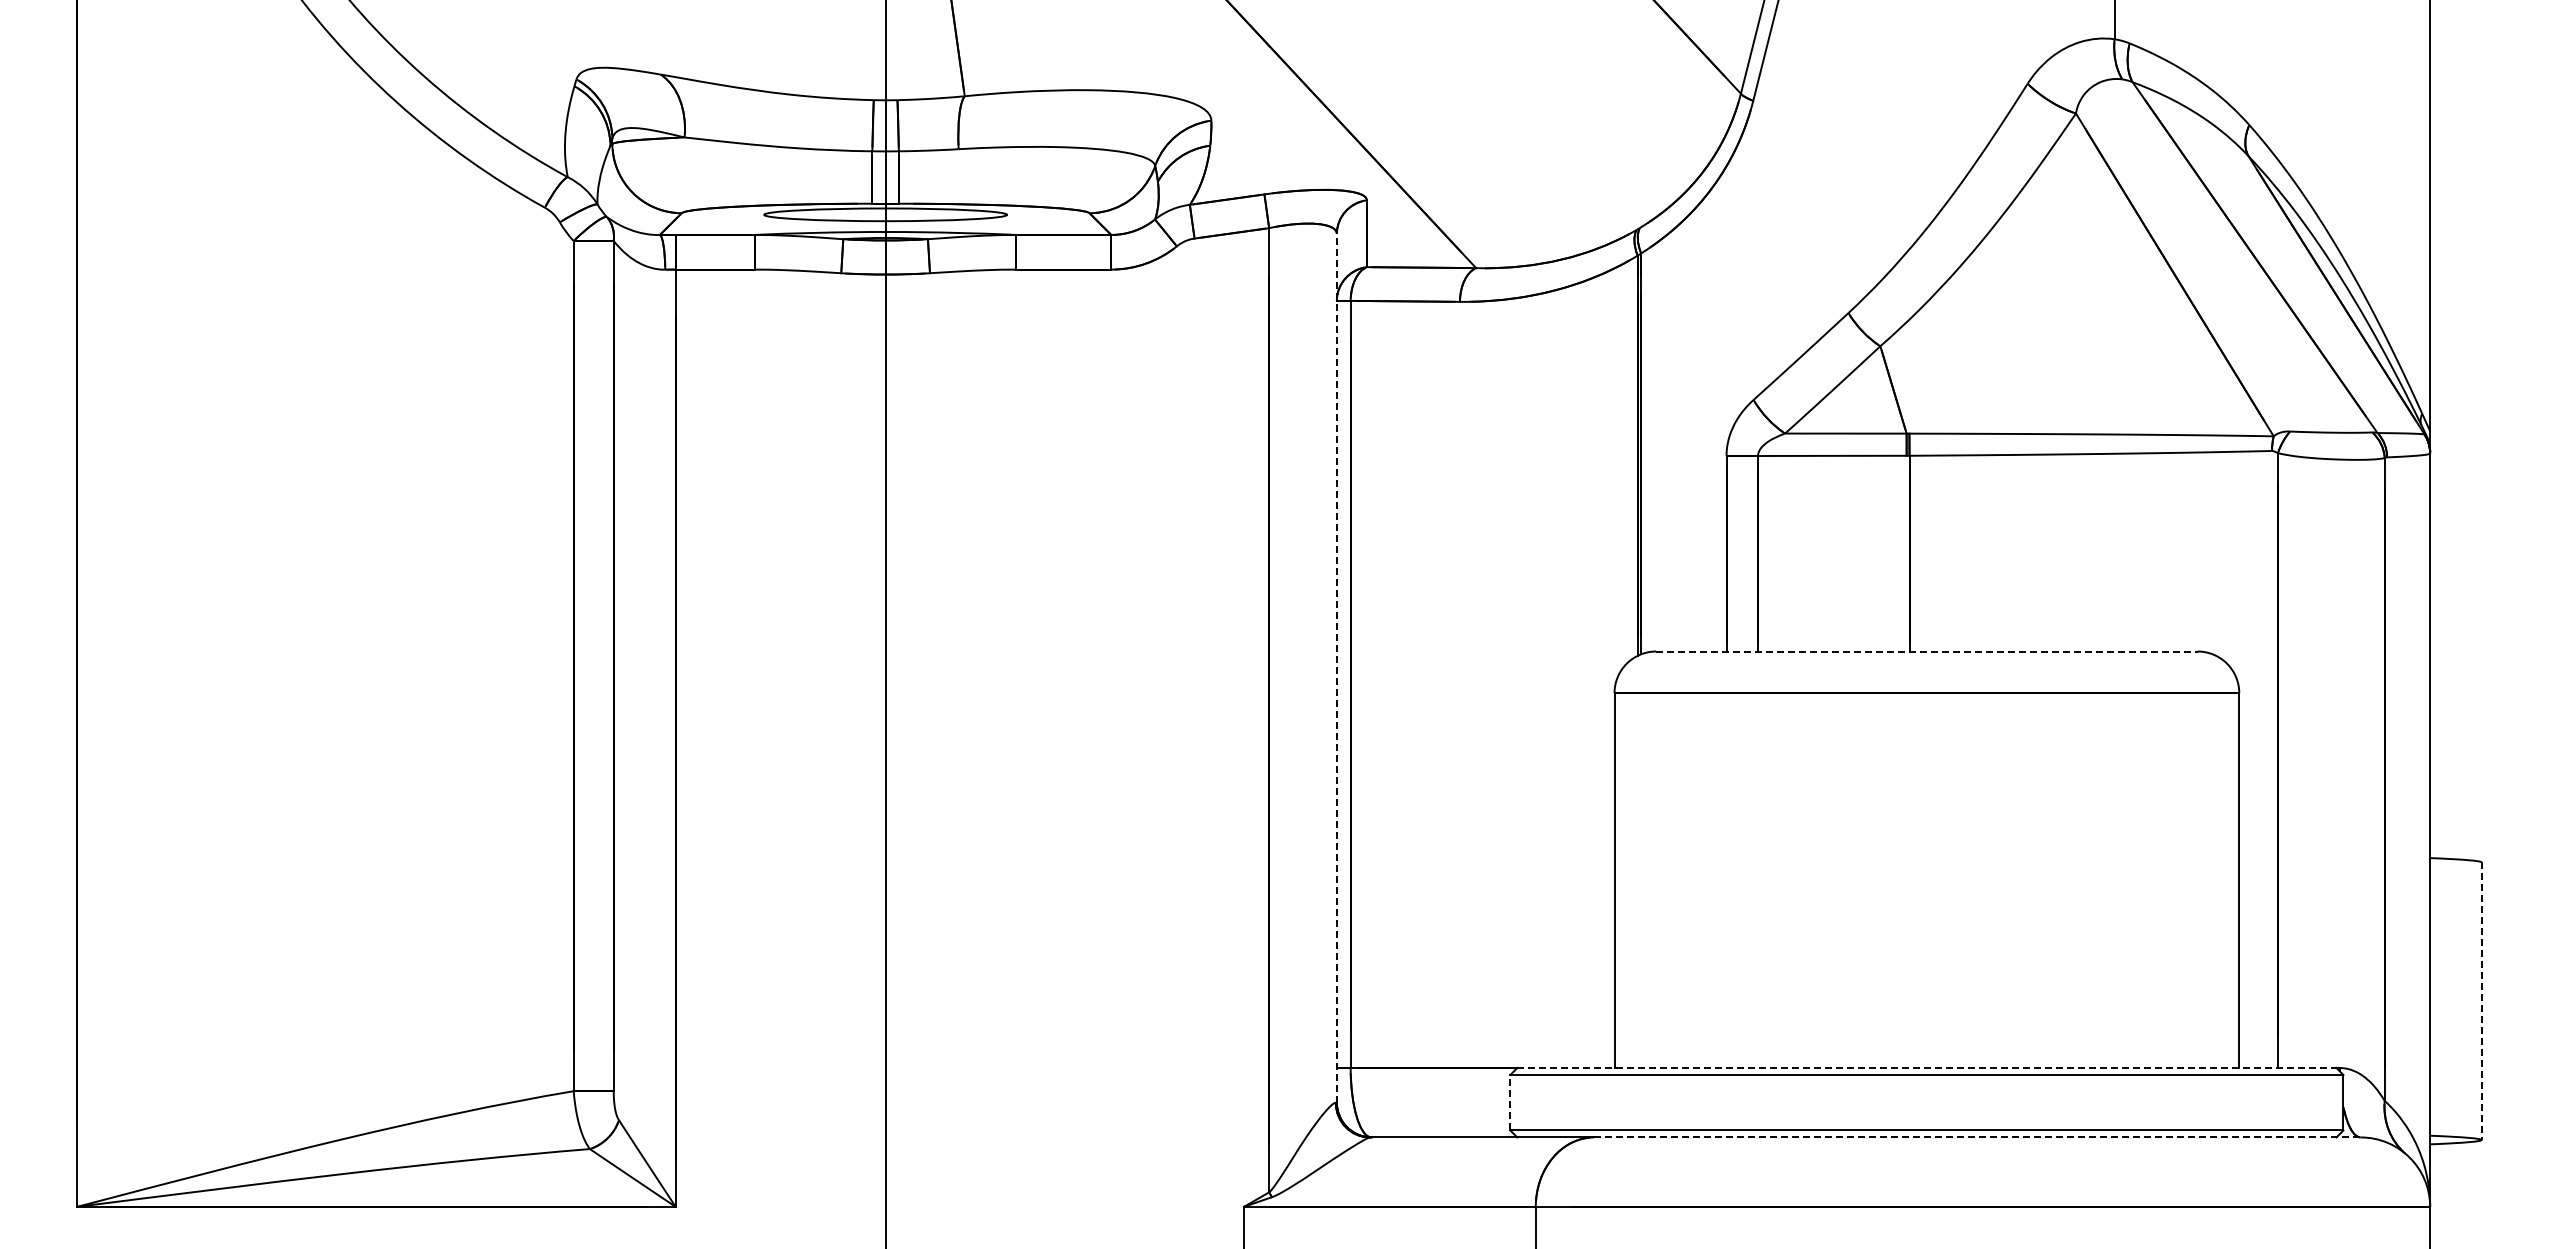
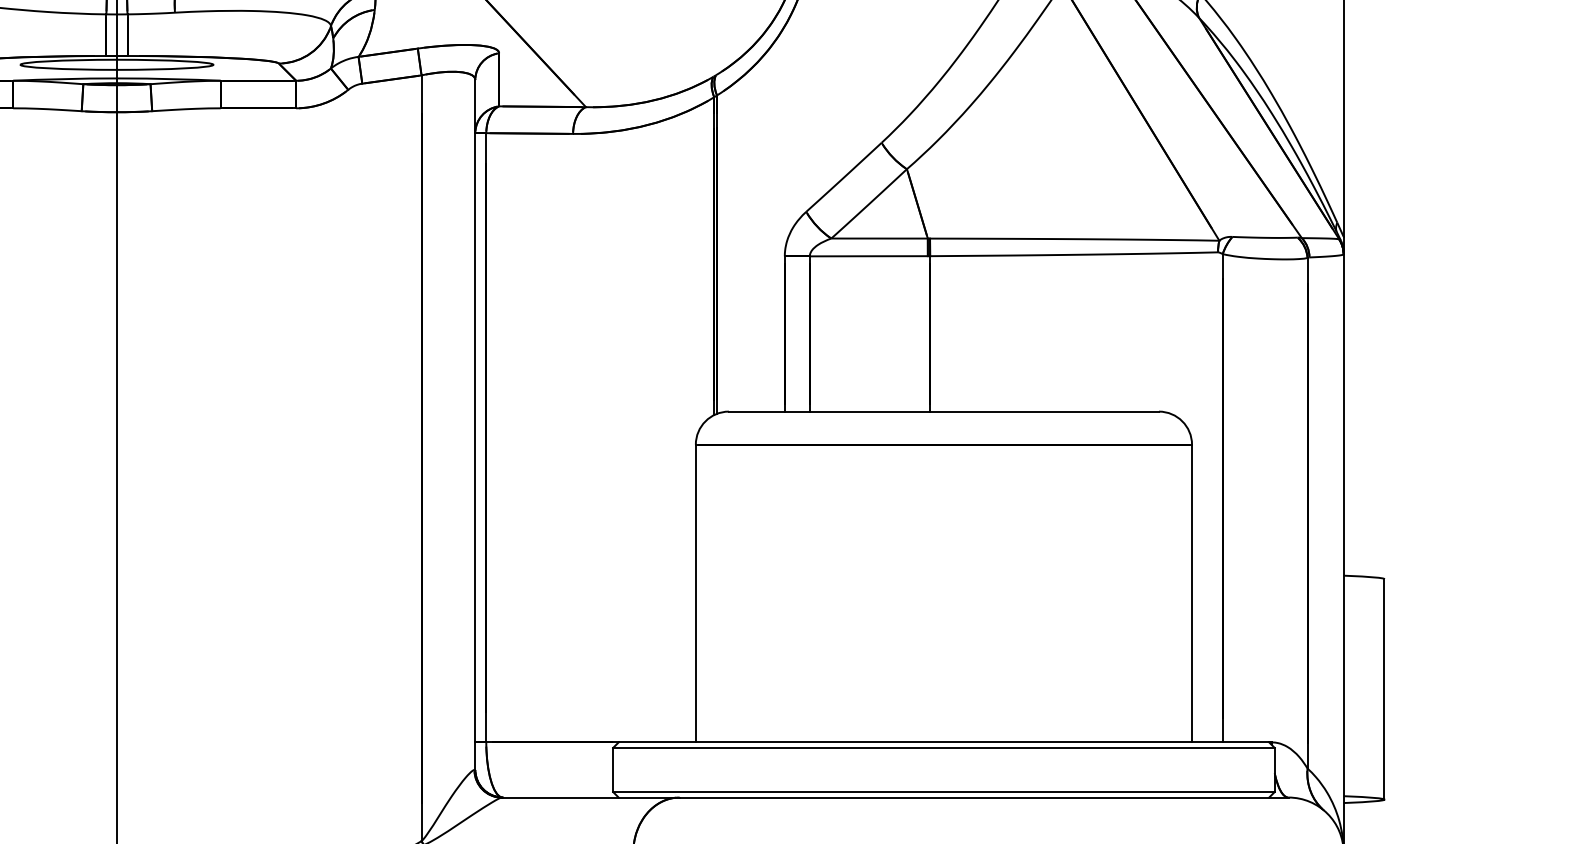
line: (1926, 651) -> (943, 411), dashed -> solid
line: (1336, 667) -> (475, 424), dashed -> solid
line: (2481, 1001) -> (1384, 689), dashed -> solid
line: (1926, 1068) -> (943, 742), dashed -> solid
line: (1510, 1102) -> (613, 769), dashed -> solid
line: (1977, 1137) -> (984, 797), dashed -> solid

